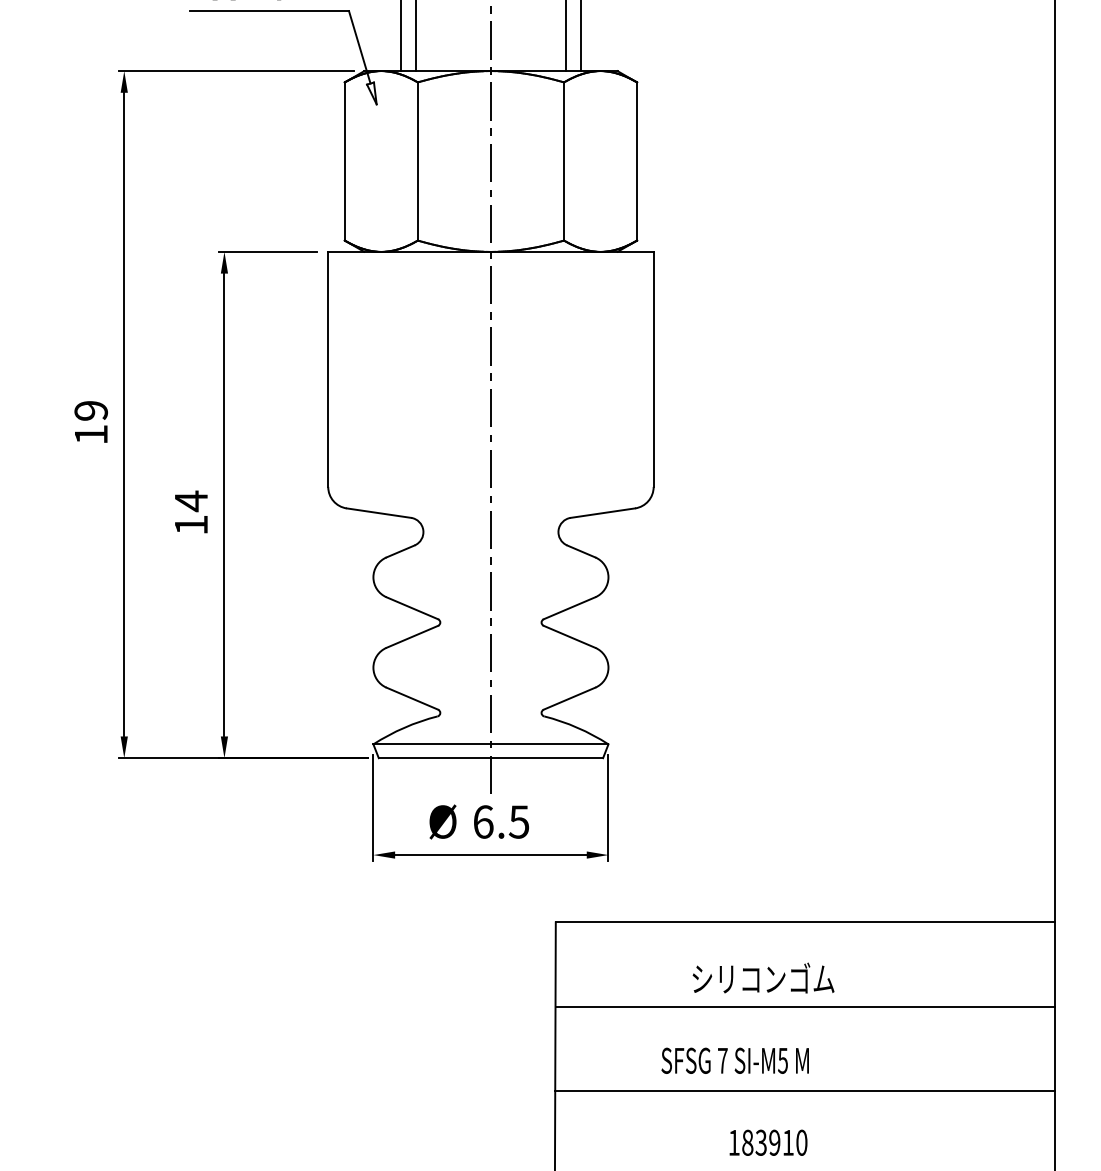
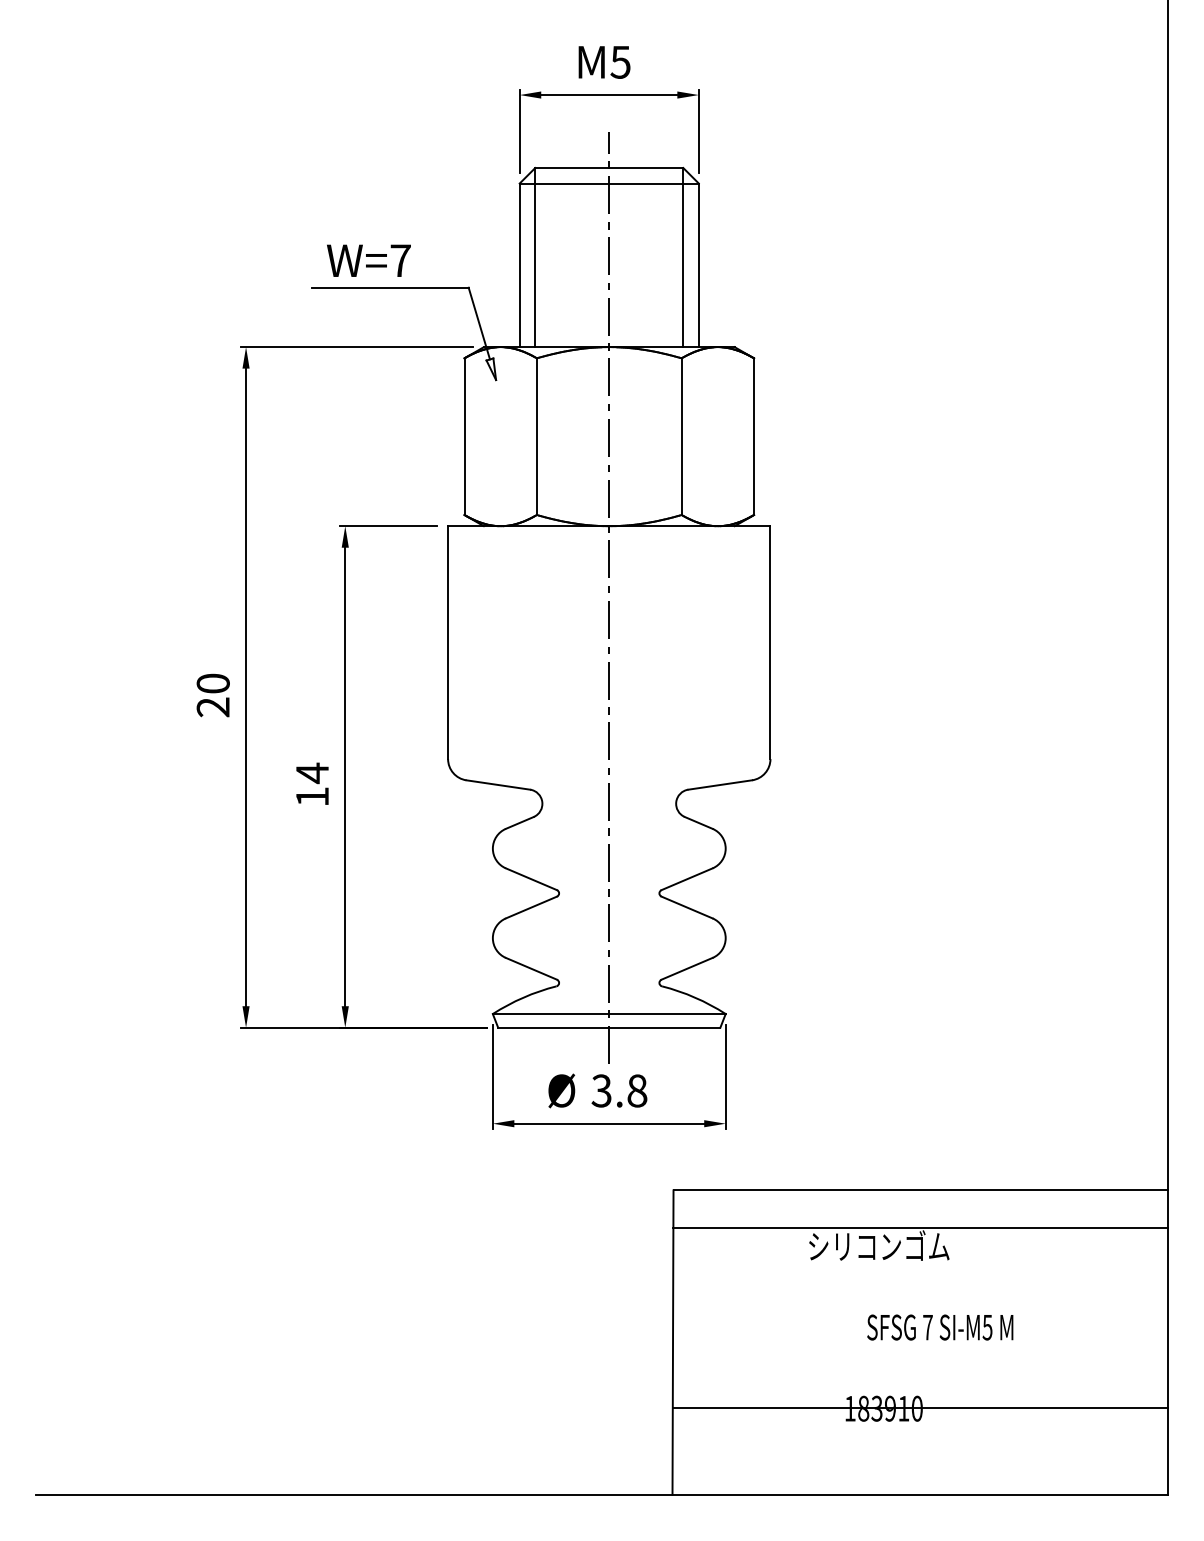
text: (90, 422) -> (212, 695), 19 -> 20
text: (501, 821) -> (619, 1090), 6.5 -> 3.8
line: (805, 1006) -> (920, 1227), moved
text: (735, 1060) -> (940, 1327), moved
line: (804, 1091) -> (919, 1407), moved

